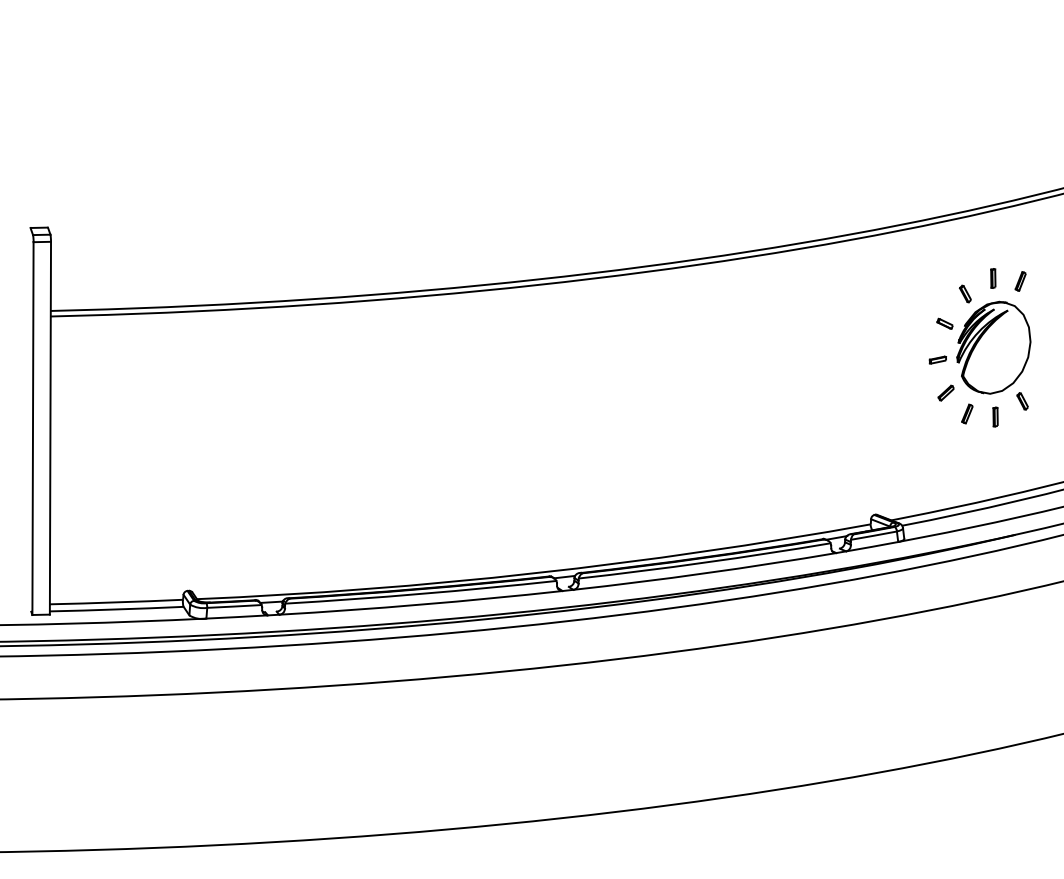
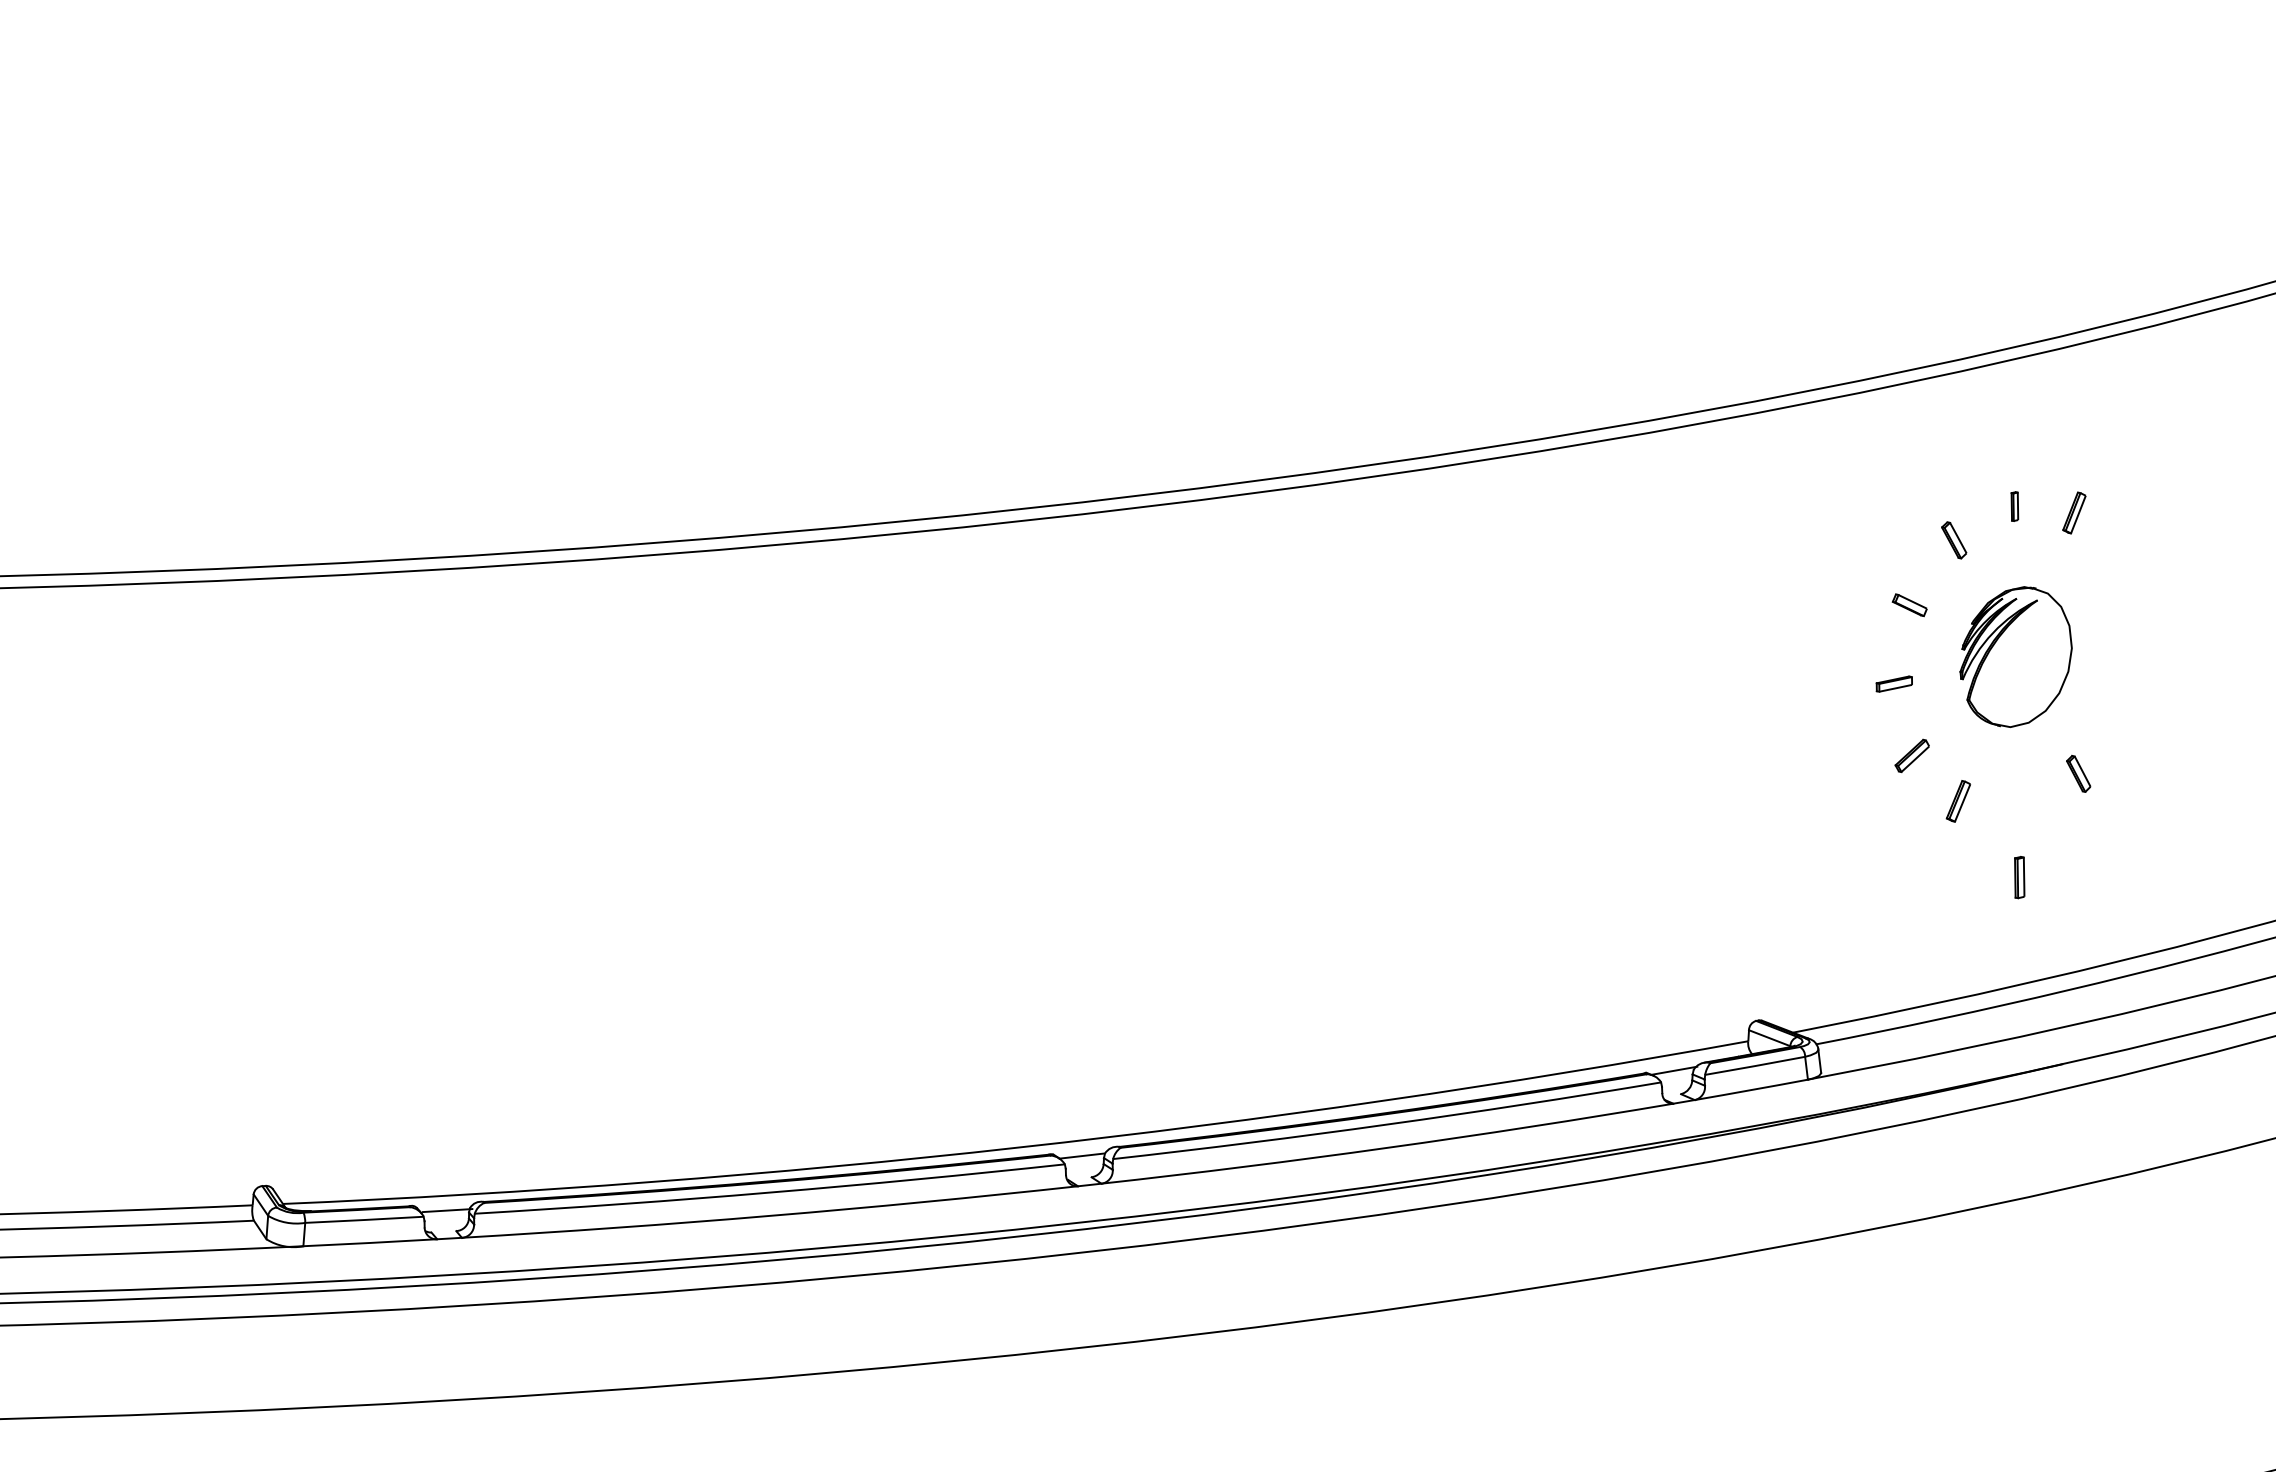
part: (993, 278) -> (2015, 506), size x0.7
part: (993, 347) -> (2015, 656), size x0.7
part: (995, 416) -> (2019, 876), moved

